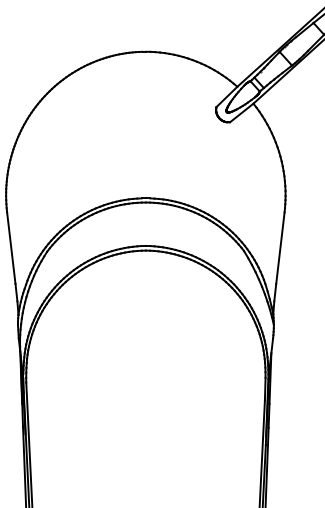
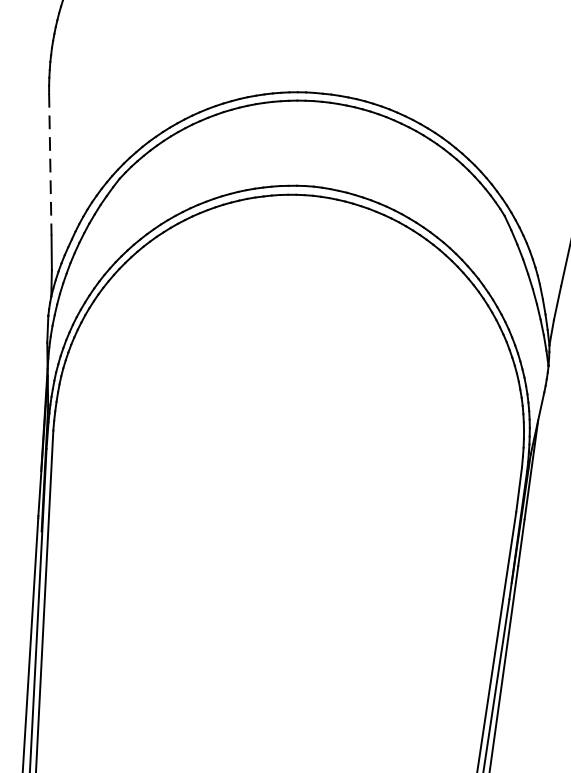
line: (11, 248) -> (50, 165), solid -> dashed

